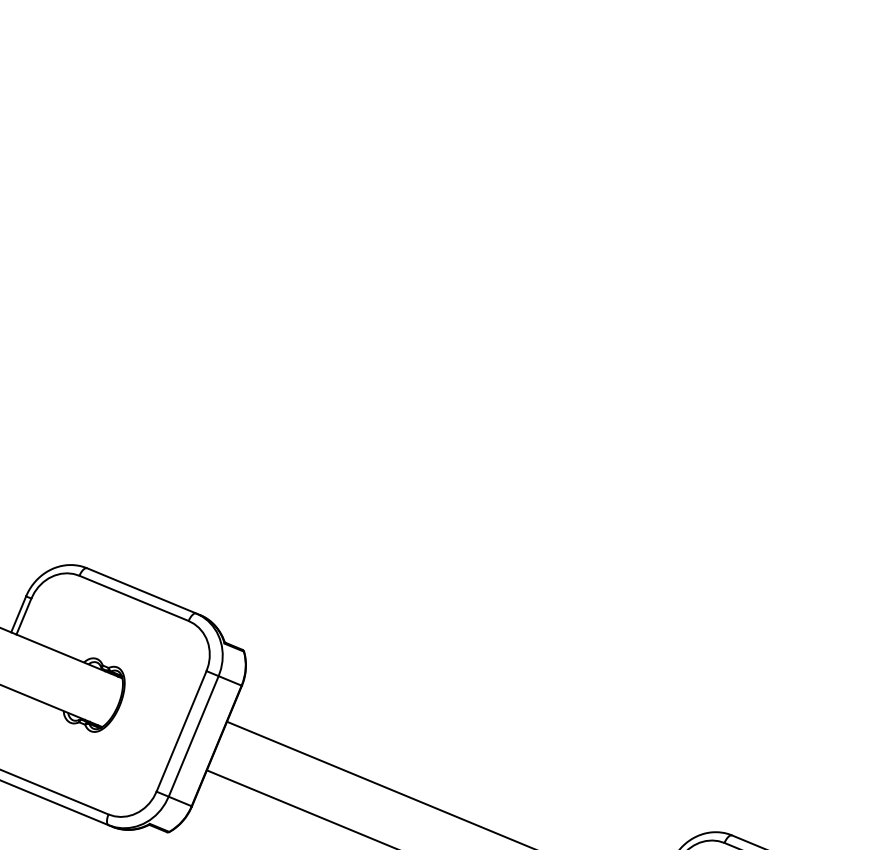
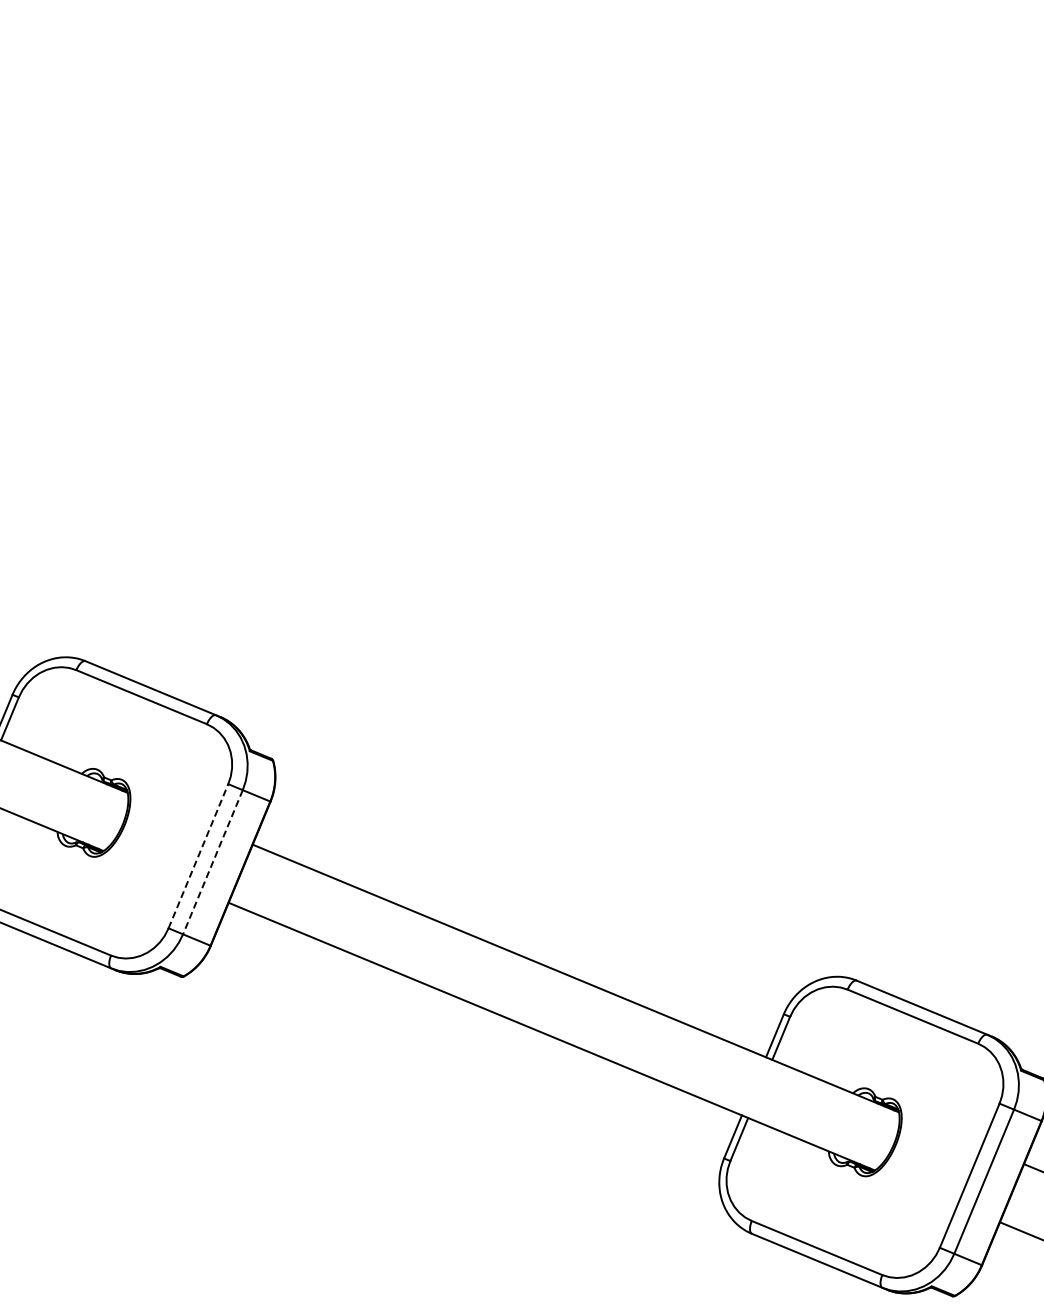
line: (181, 730) -> (198, 855), solid -> dashed
line: (193, 736) -> (212, 862), solid -> dashed

